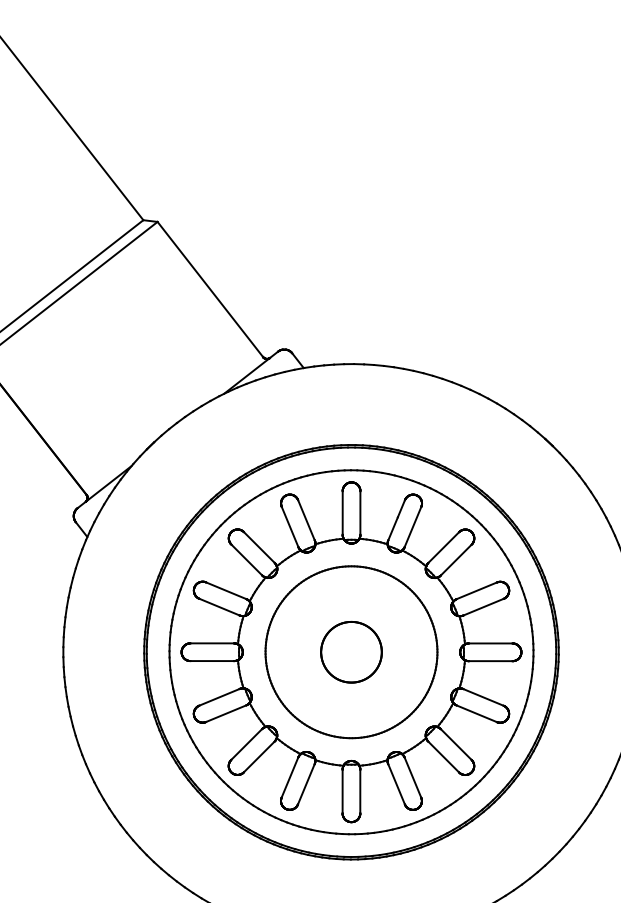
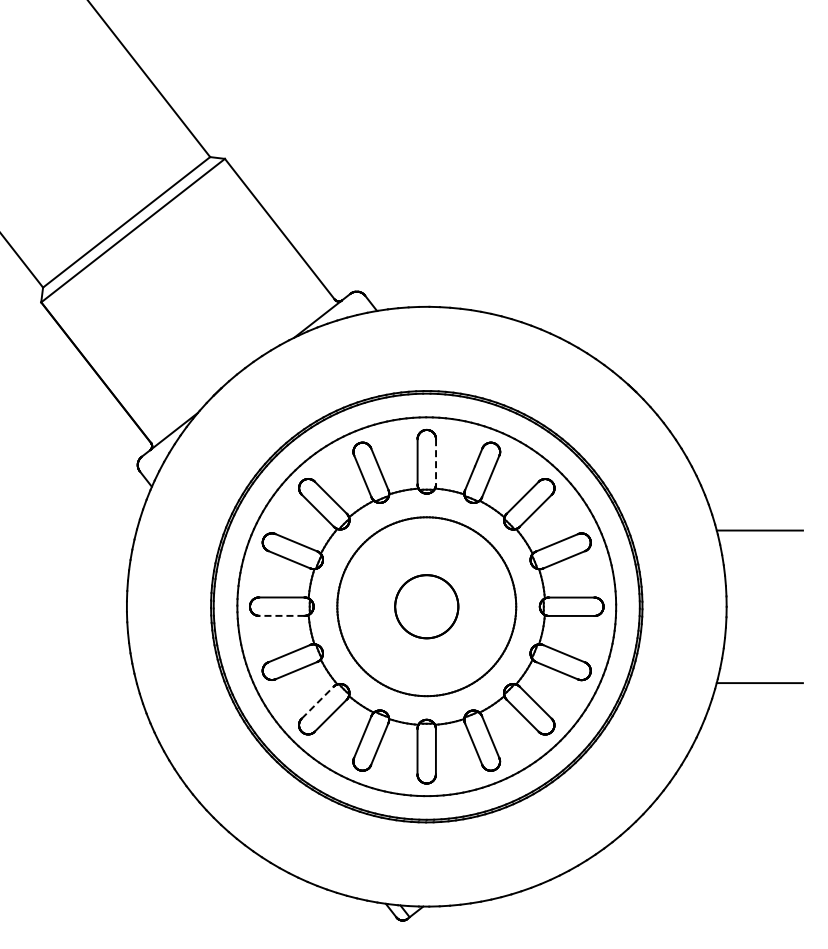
line: (360, 512) -> (436, 461), solid -> dashed
line: (211, 660) -> (281, 615), solid -> dashed
line: (246, 744) -> (317, 702), solid -> dashed

